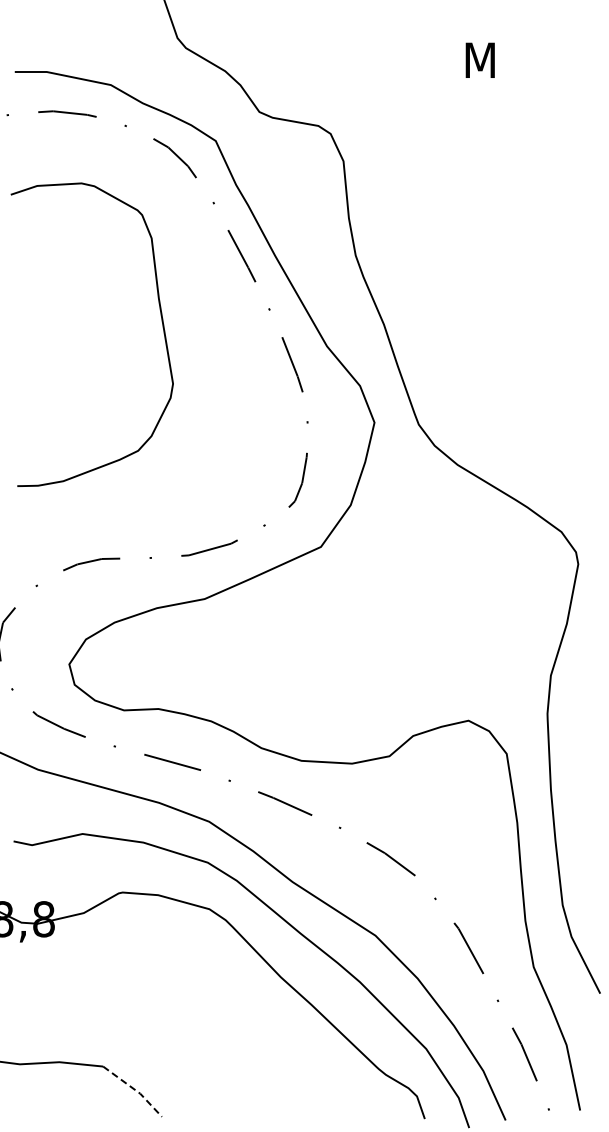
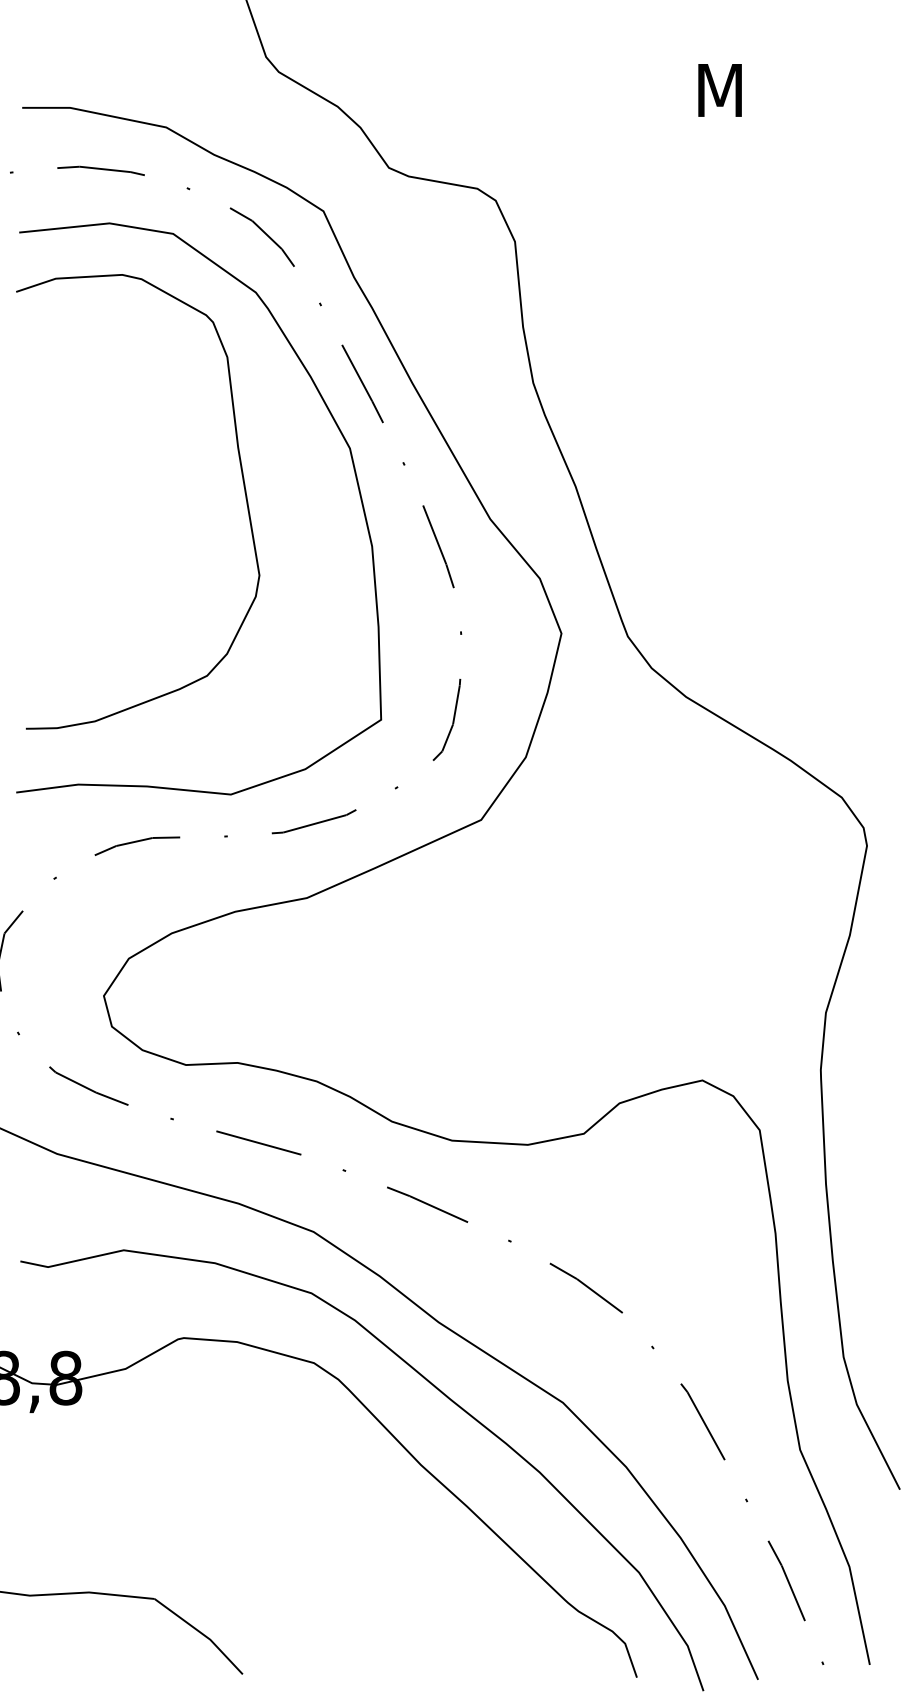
curve: (236, 318) -> (354, 477), added
line: (134, 1089) -> (201, 1633), dashed -> solid

